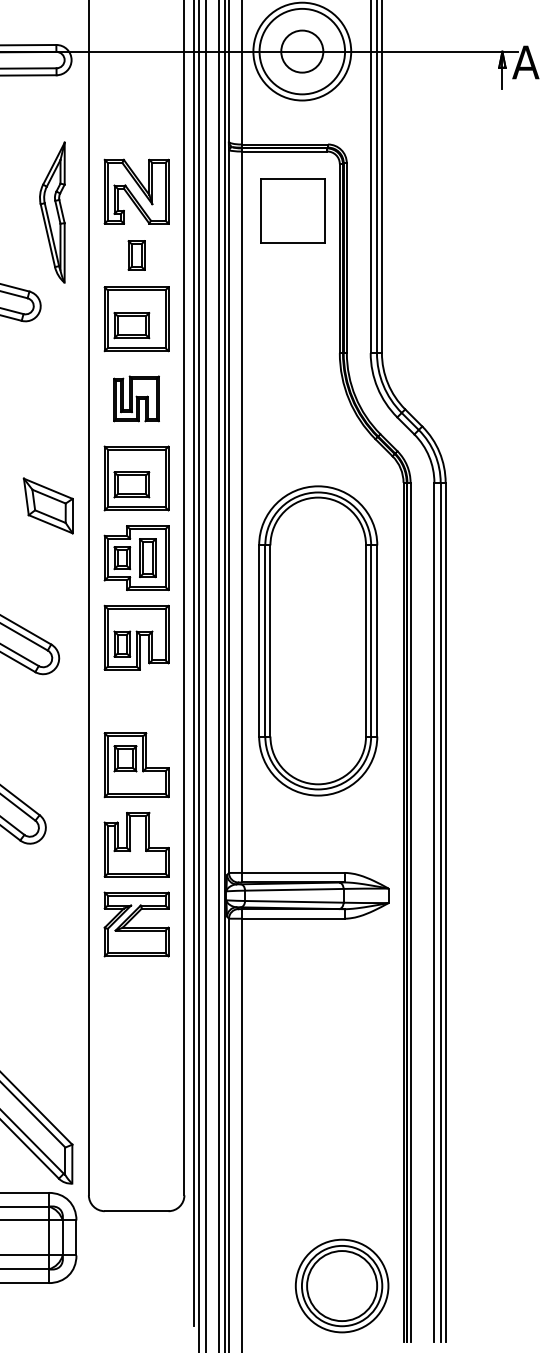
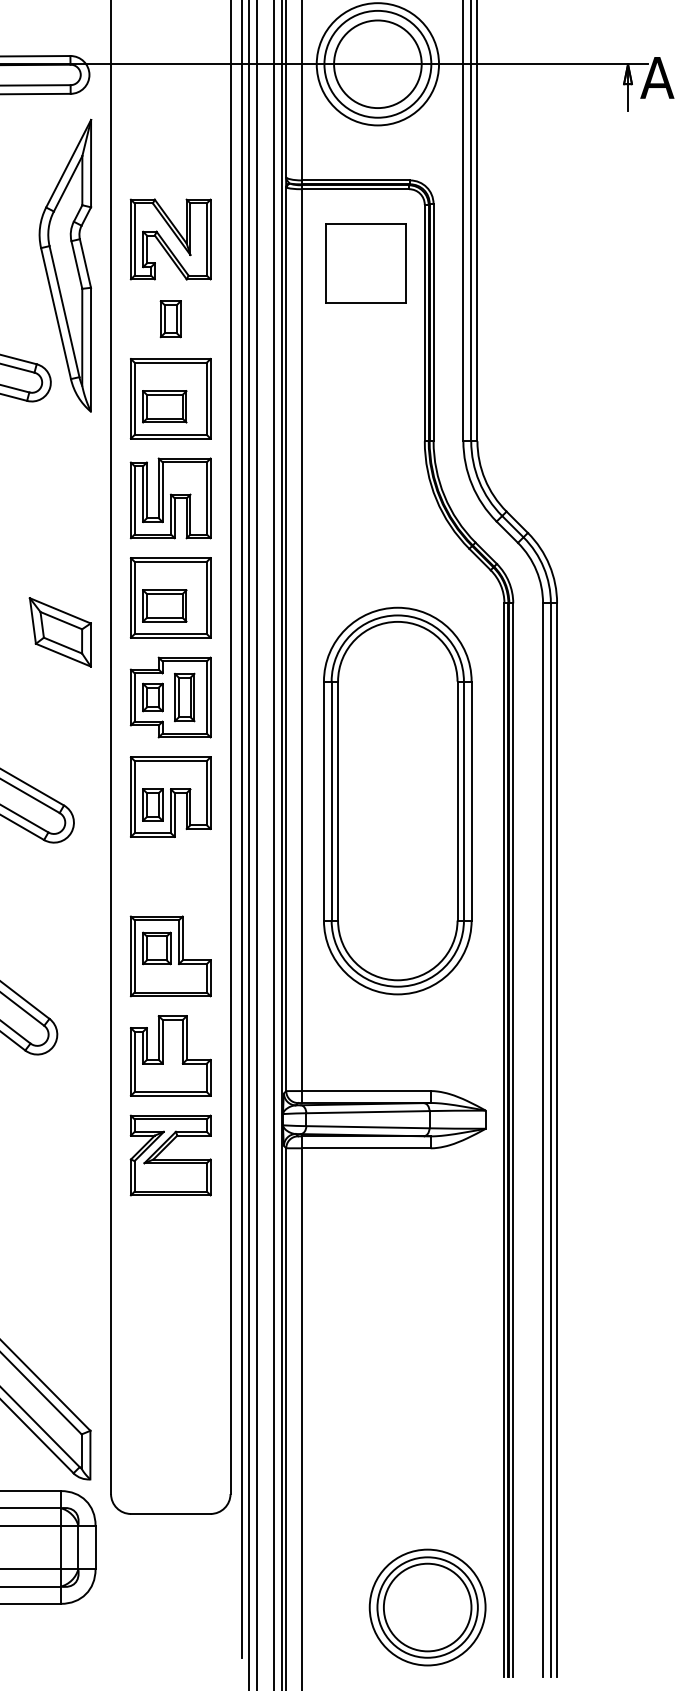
circle: (301, 51) -> (377, 64), size x1.67
part: (52, 212) -> (65, 265), size x1.67
part: (136, 398) -> (170, 498), size x1.43

